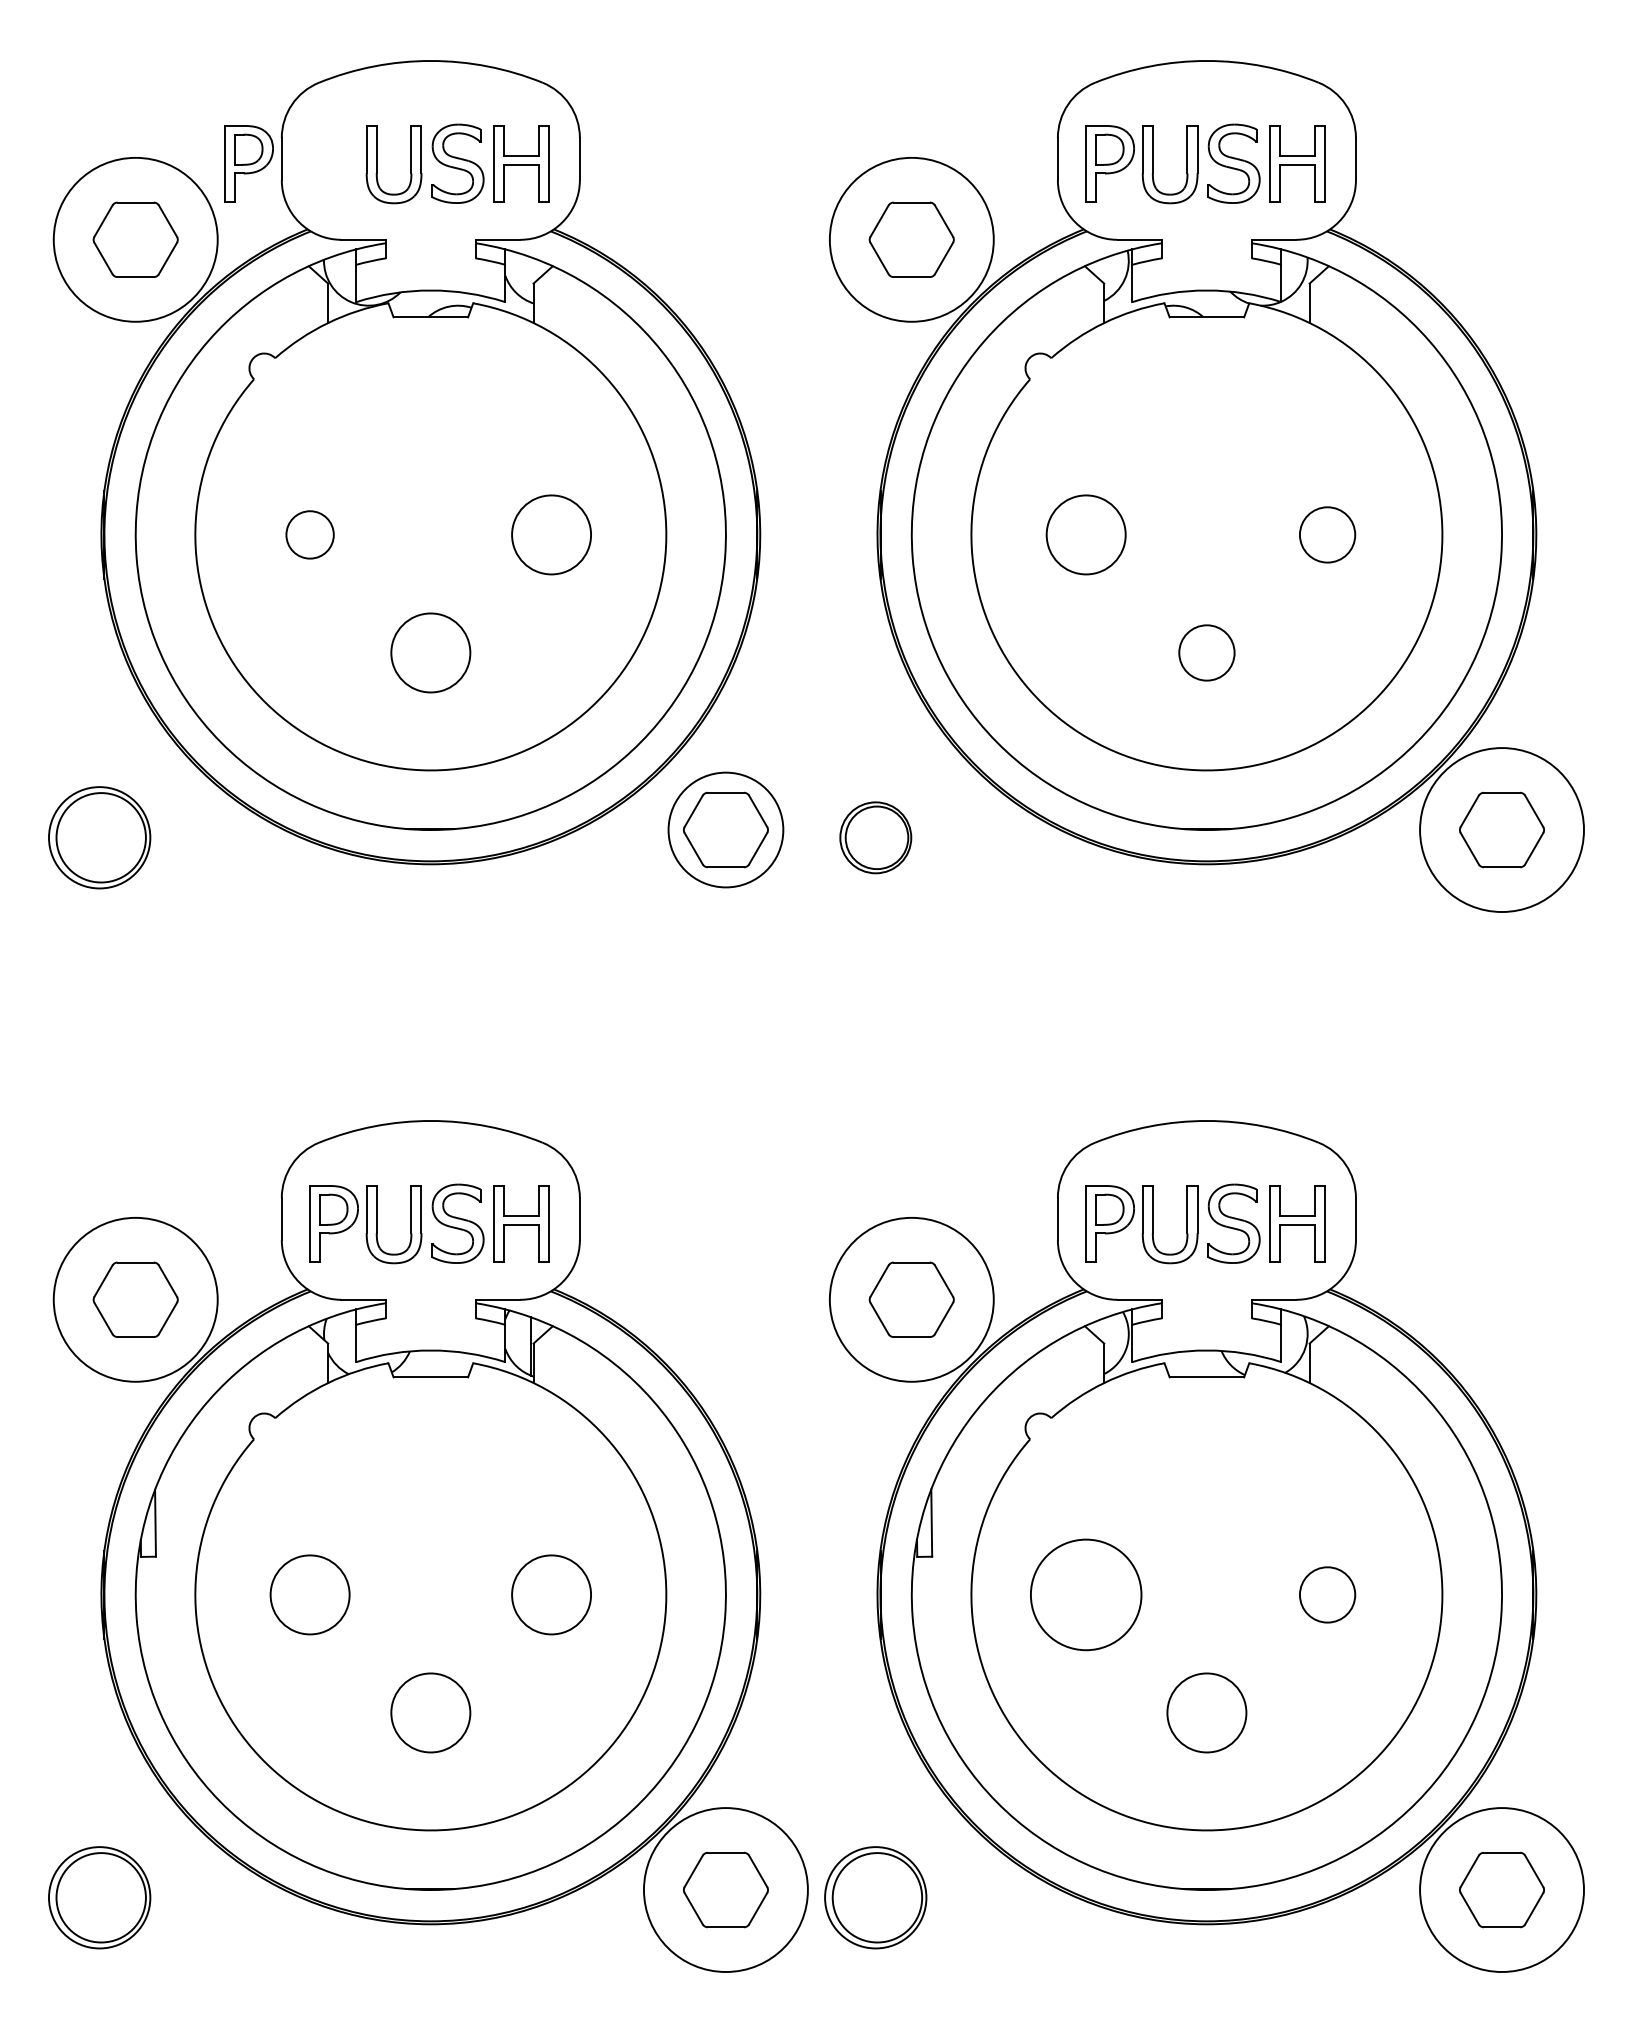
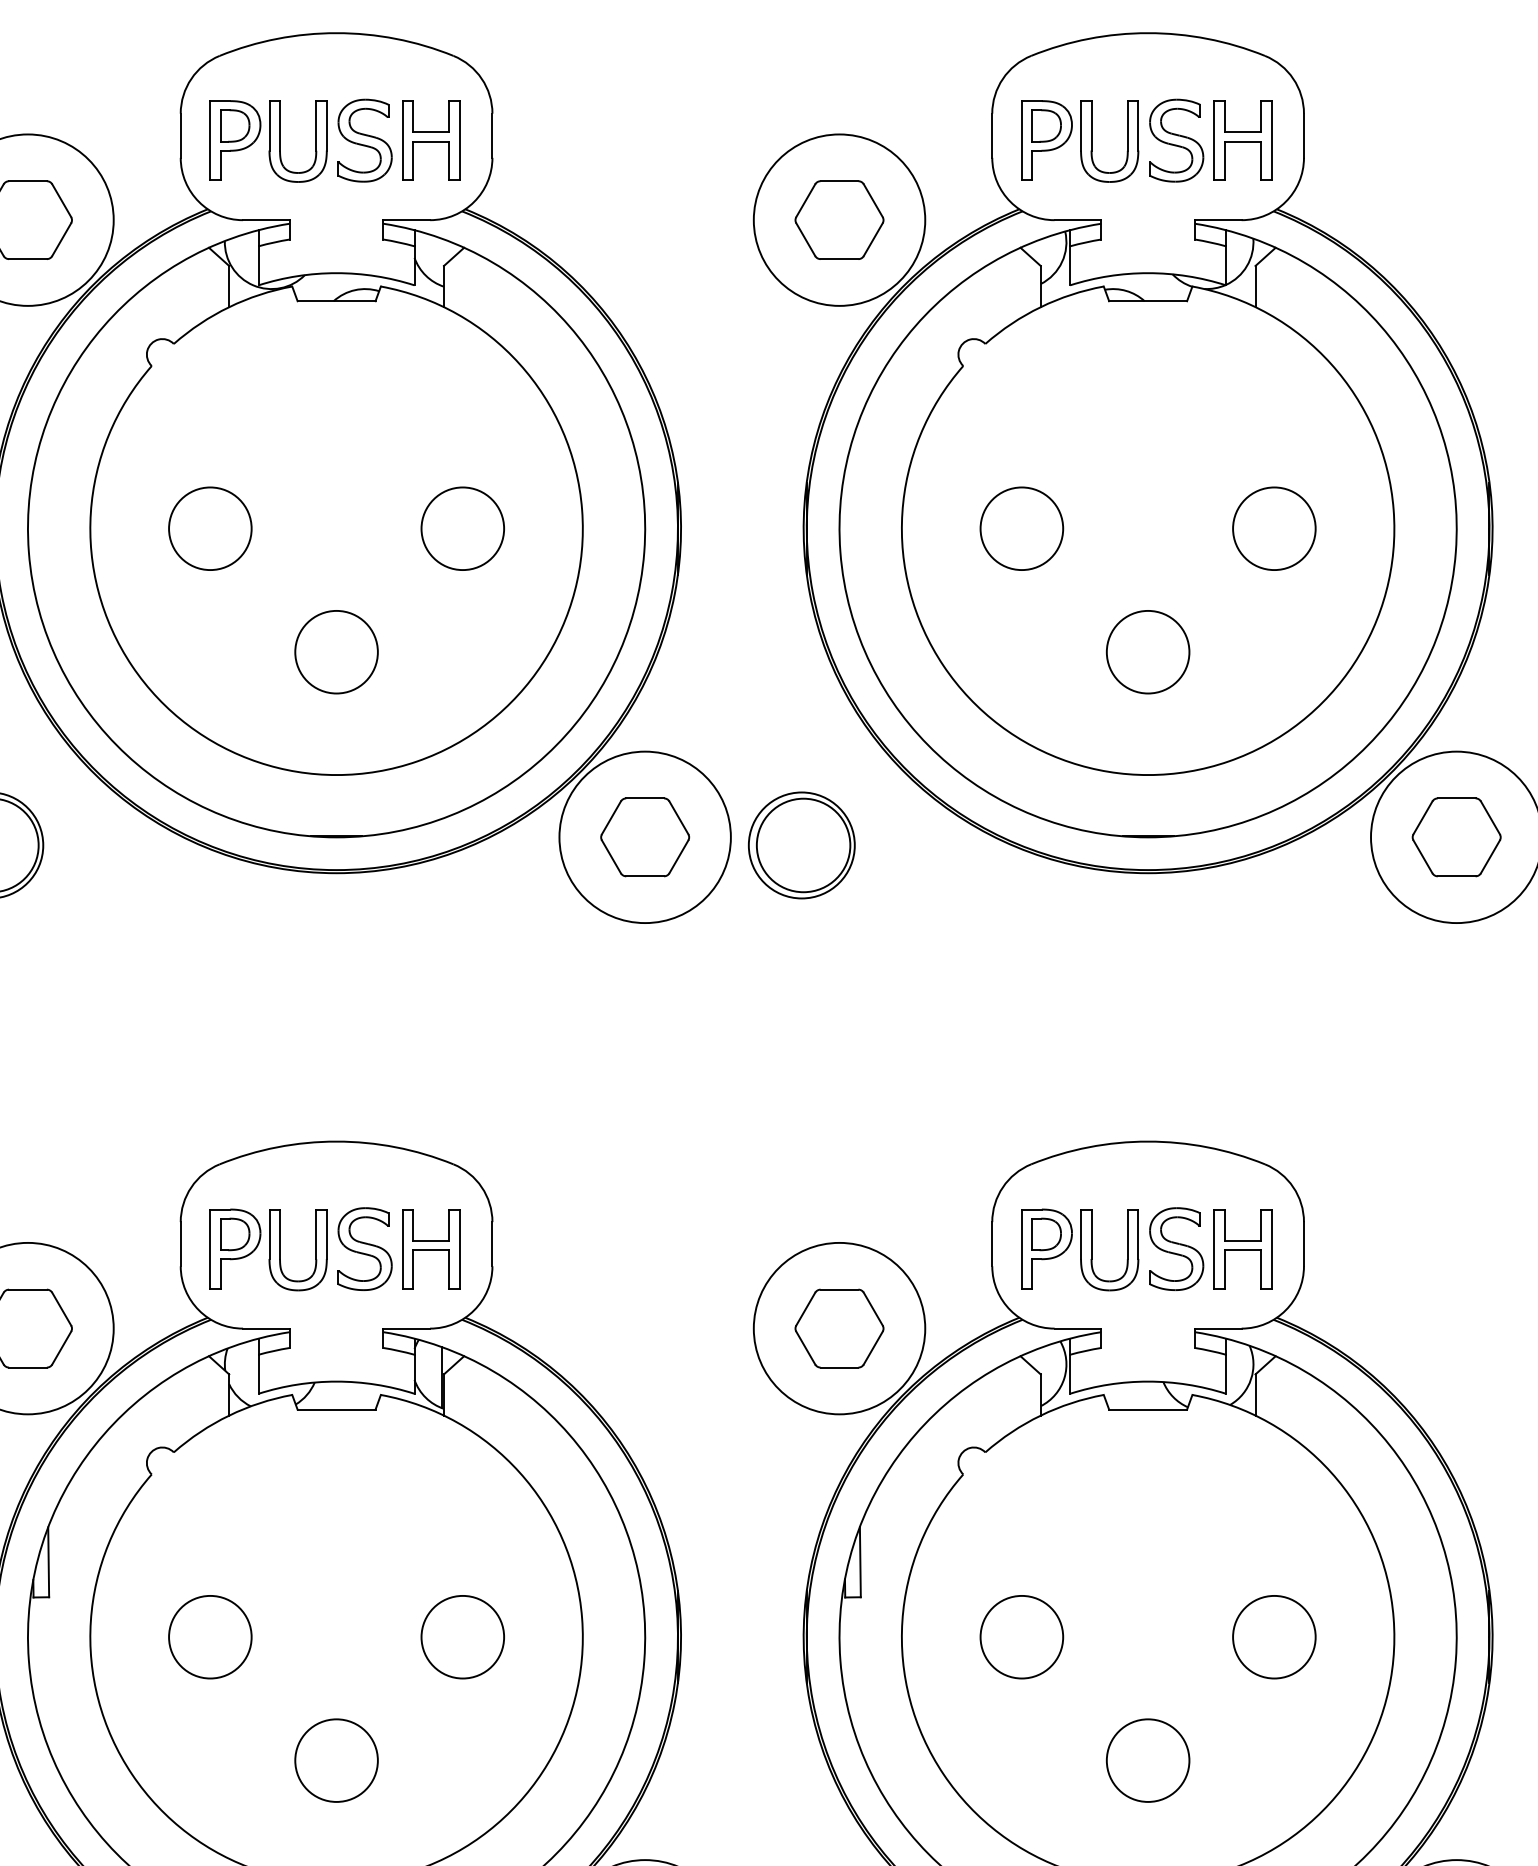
part: (248, 163) -> (234, 140), moved
circle: (309, 534) -> (209, 528), size x1.67
circle: (1327, 534) -> (1274, 528), size x1.43
circle: (1206, 652) -> (1147, 651), size x1.43
circle: (725, 830) -> (644, 837), size x1.43
part: (875, 837) -> (801, 845), size x1.43
circle: (1085, 1594) -> (1021, 1636), size x0.71
circle: (1327, 1594) -> (1274, 1636), size x1.43

